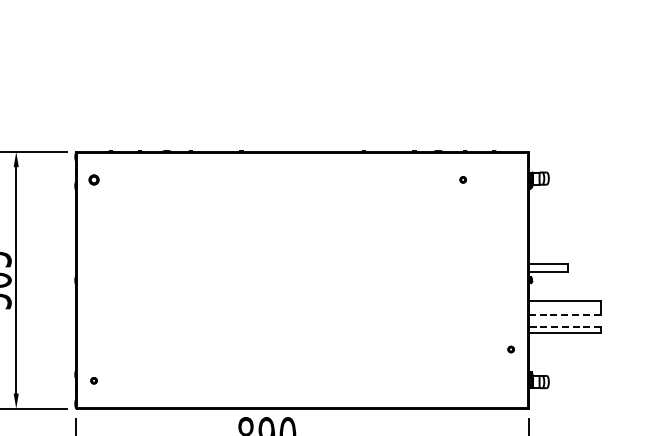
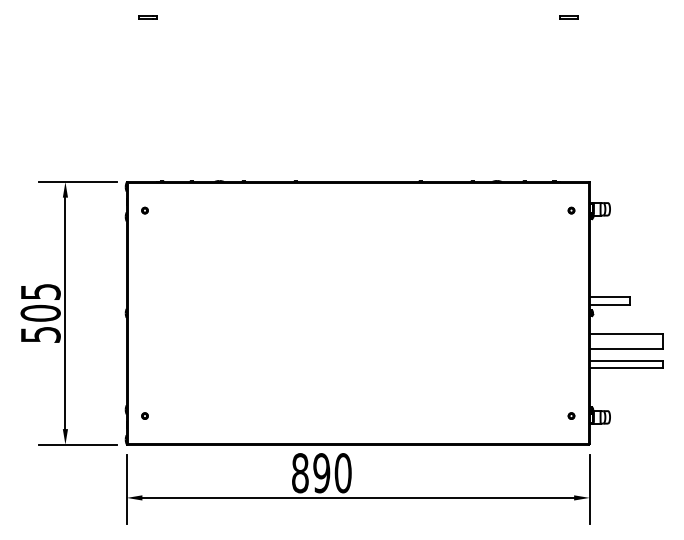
part: (93, 179) -> (144, 210), size x0.62
part: (463, 179) -> (571, 210), moved
line: (564, 314) -> (626, 348), dashed -> solid
line: (564, 327) -> (626, 361), dashed -> solid
part: (511, 348) -> (571, 415), moved

